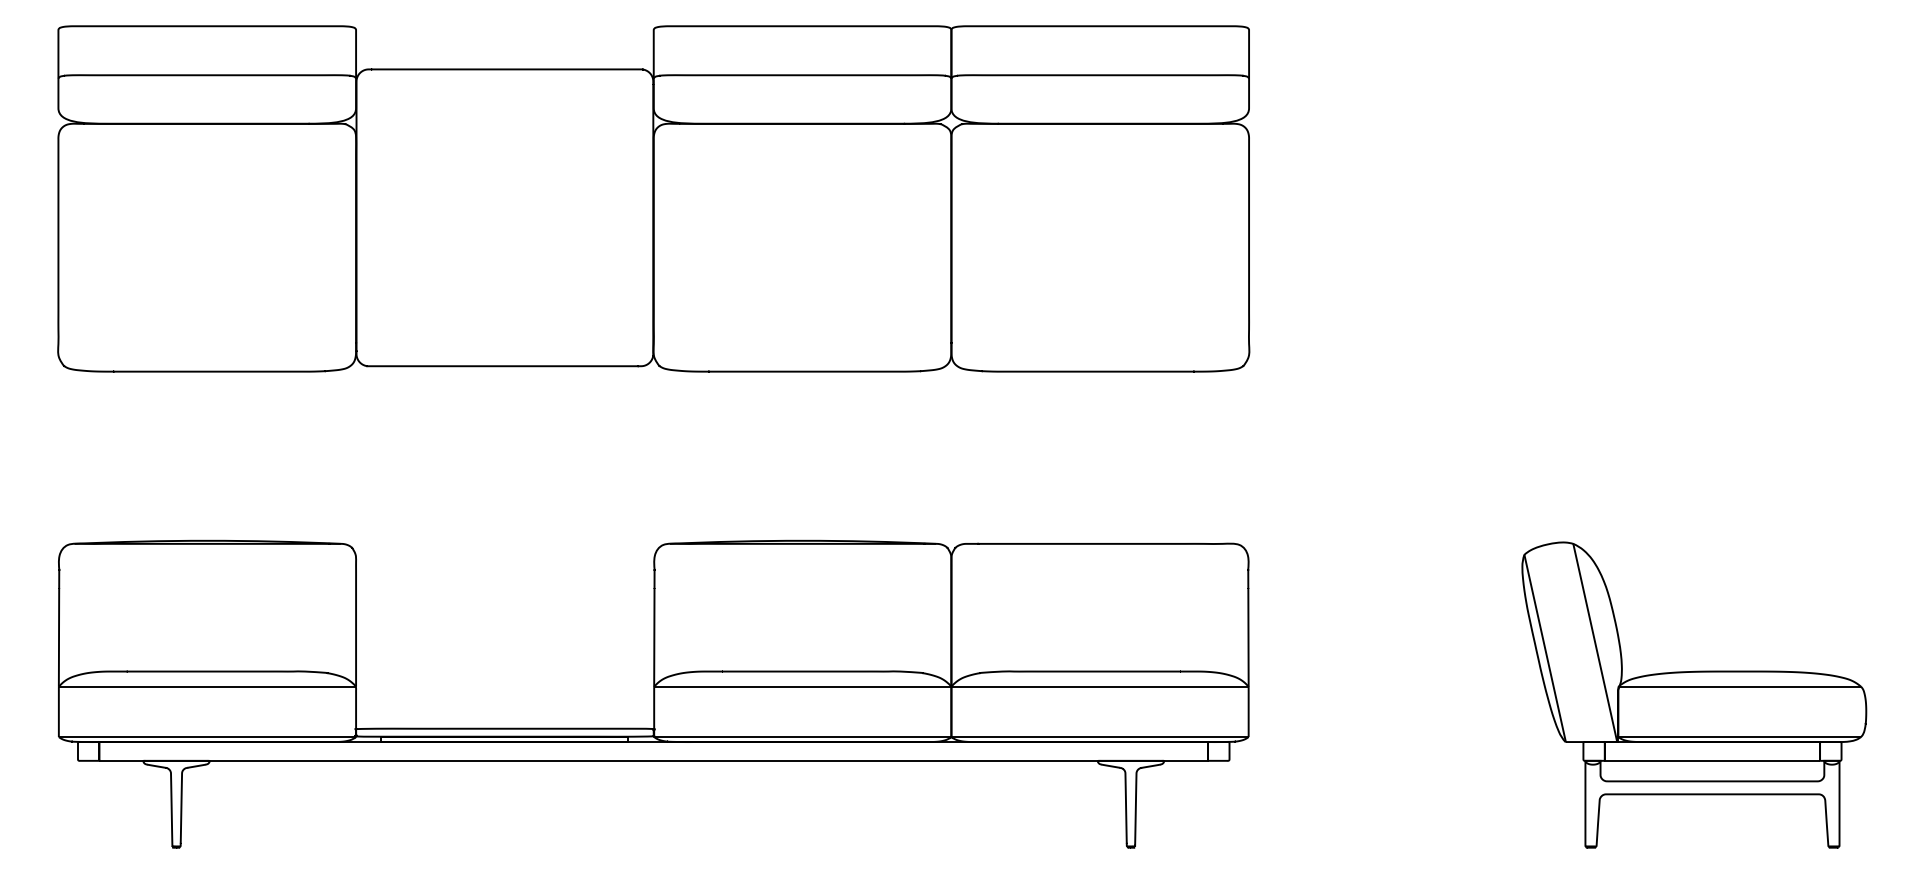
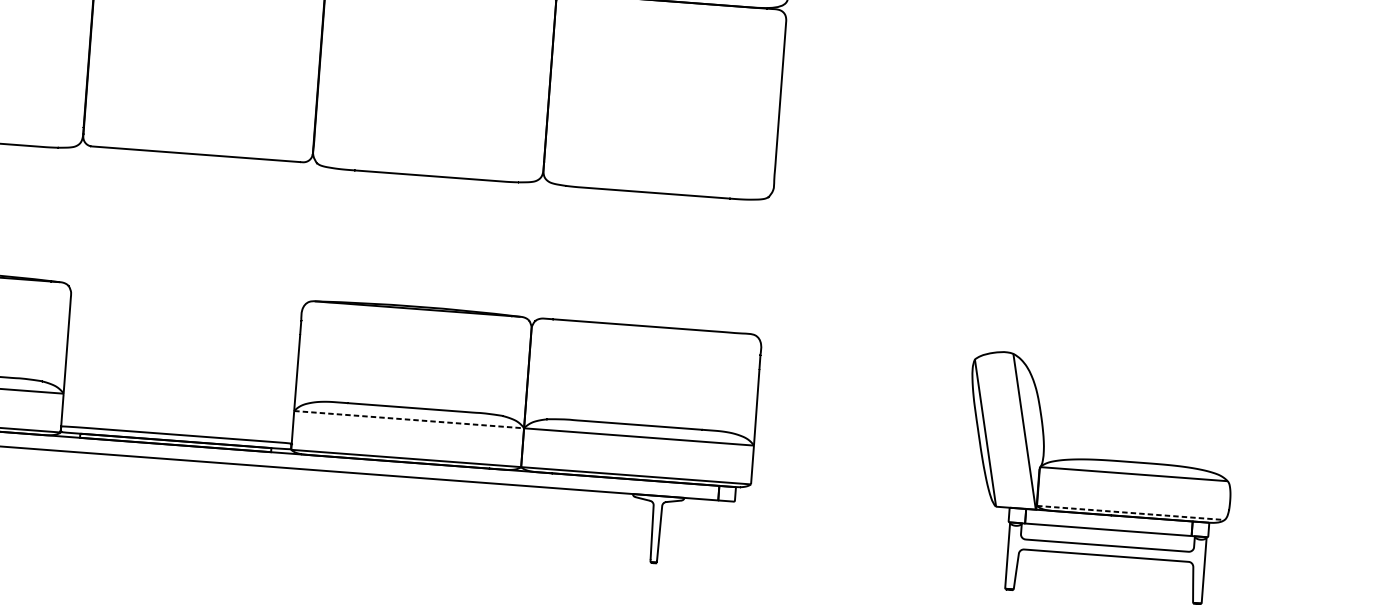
line: (802, 686) -> (408, 419), solid -> dashed
line: (1740, 737) -> (1131, 513), solid -> dashed

